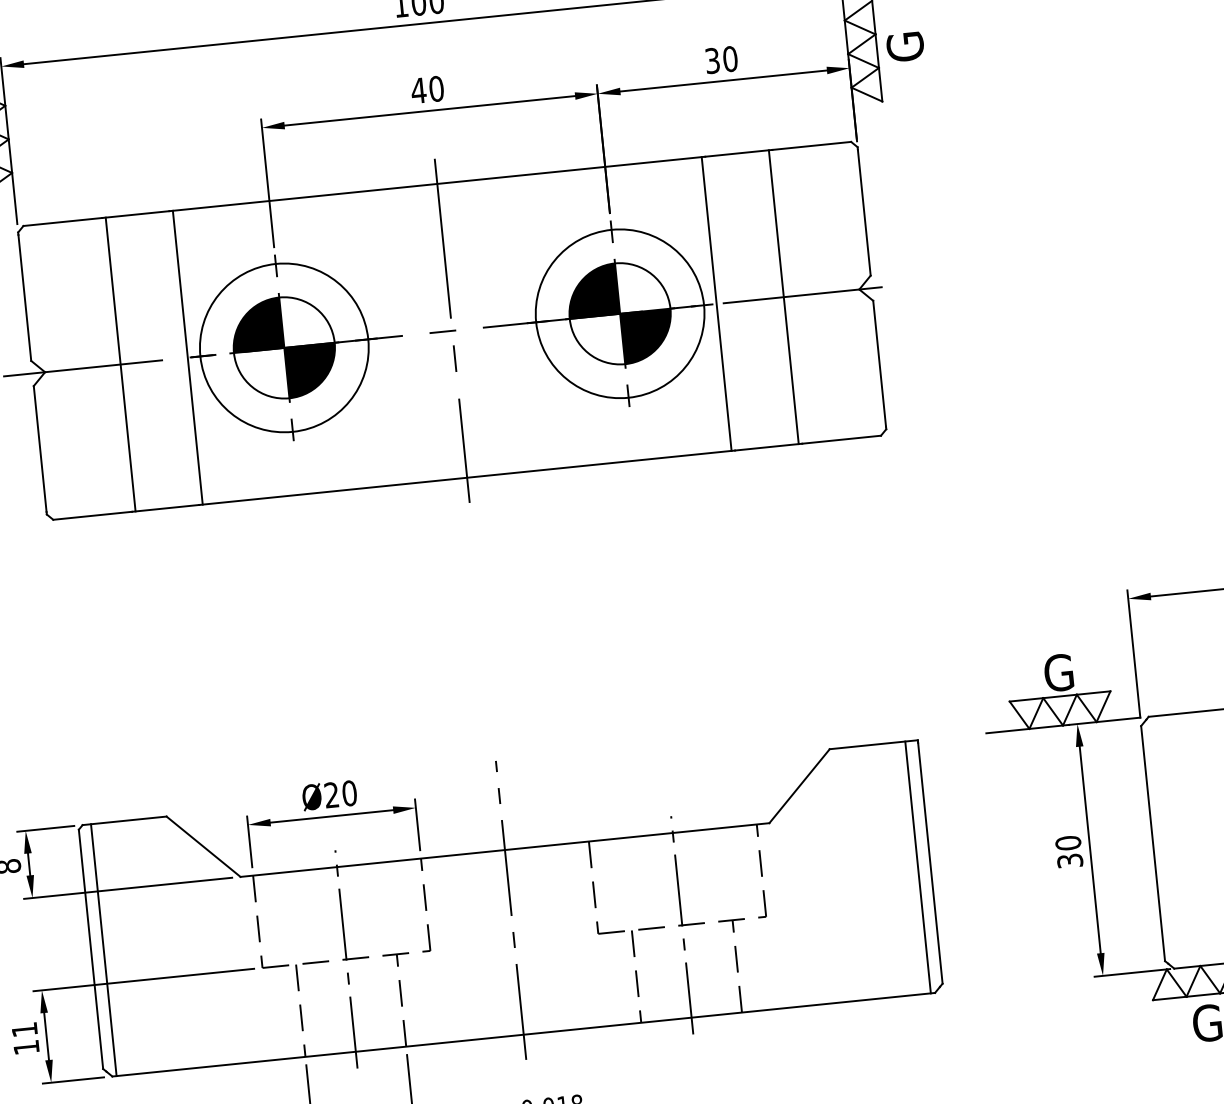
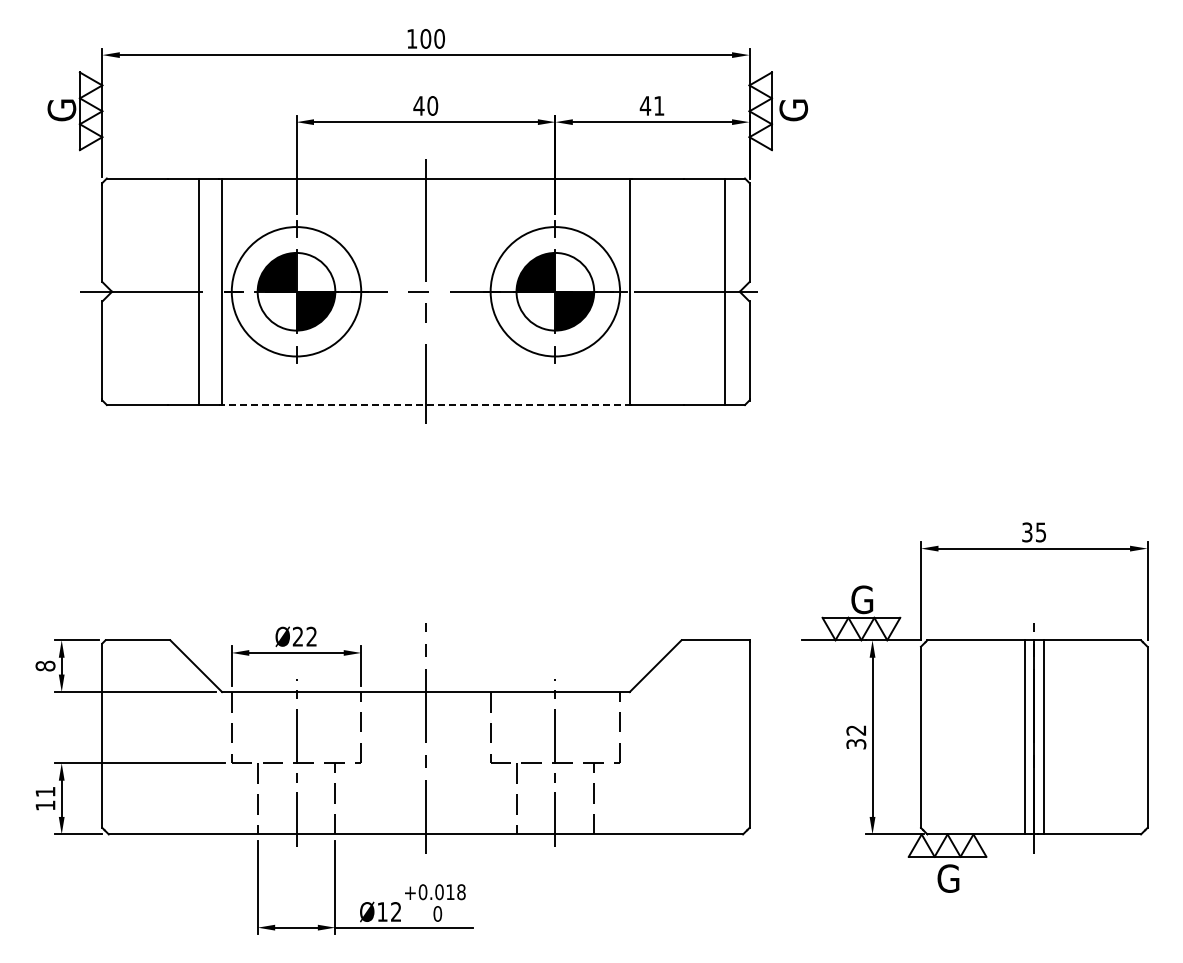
text: (720, 59) -> (651, 105), 30 -> 41
line: (783, 296) -> (724, 291), moved
line: (120, 364) -> (199, 291), moved
line: (466, 478) -> (425, 405), solid -> dashed
text: (349, 793) -> (311, 636), Ø20 -> Ø22
text: (1068, 843) -> (856, 730), 30 -> 32
line: (917, 867) -> (739, 737), removed
line: (104, 950) -> (112, 737), removed

